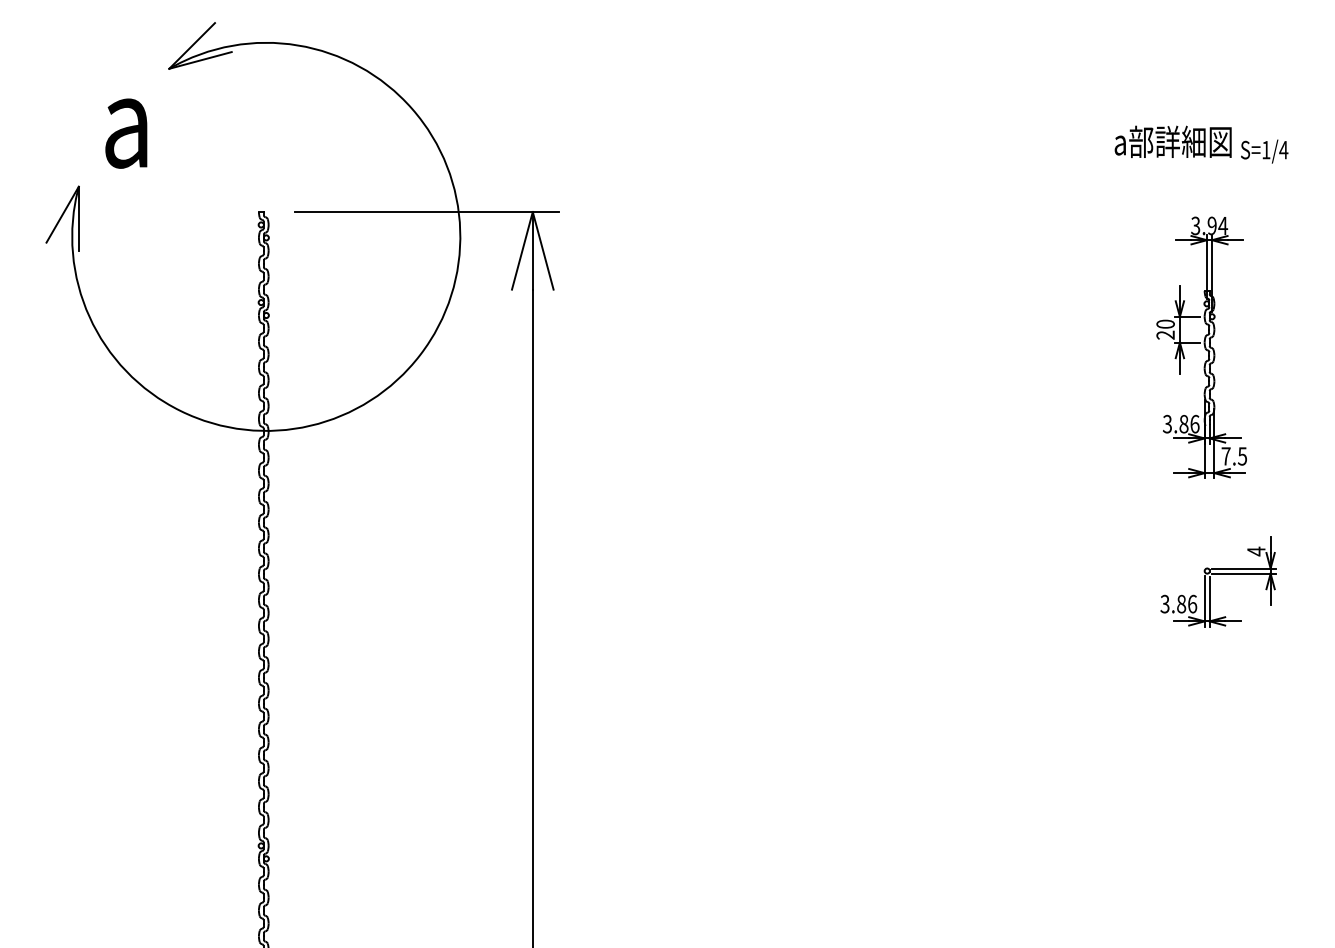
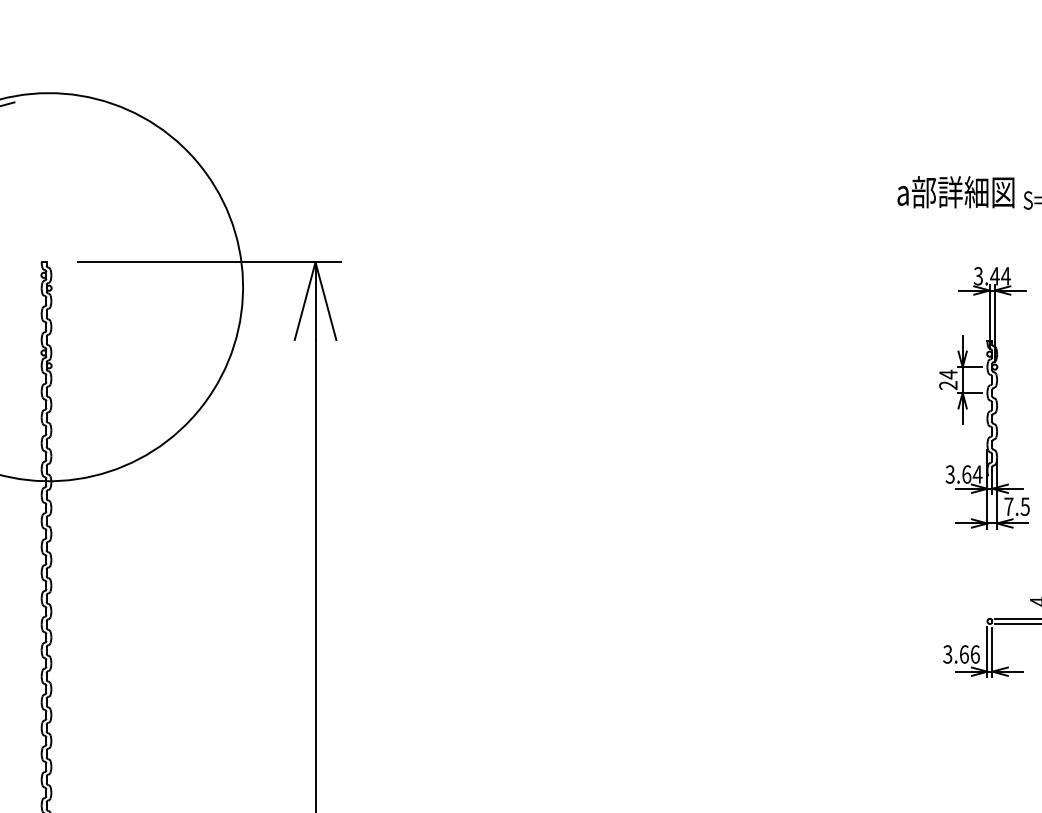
text: (1212, 225) -> (995, 275), 3.94 -> 3.44
text: (1165, 324) -> (948, 374), 20 -> 24
text: (1189, 423) -> (972, 473), 3.86 -> 3.64
text: (1181, 603) -> (964, 653), 3.86 -> 3.66

